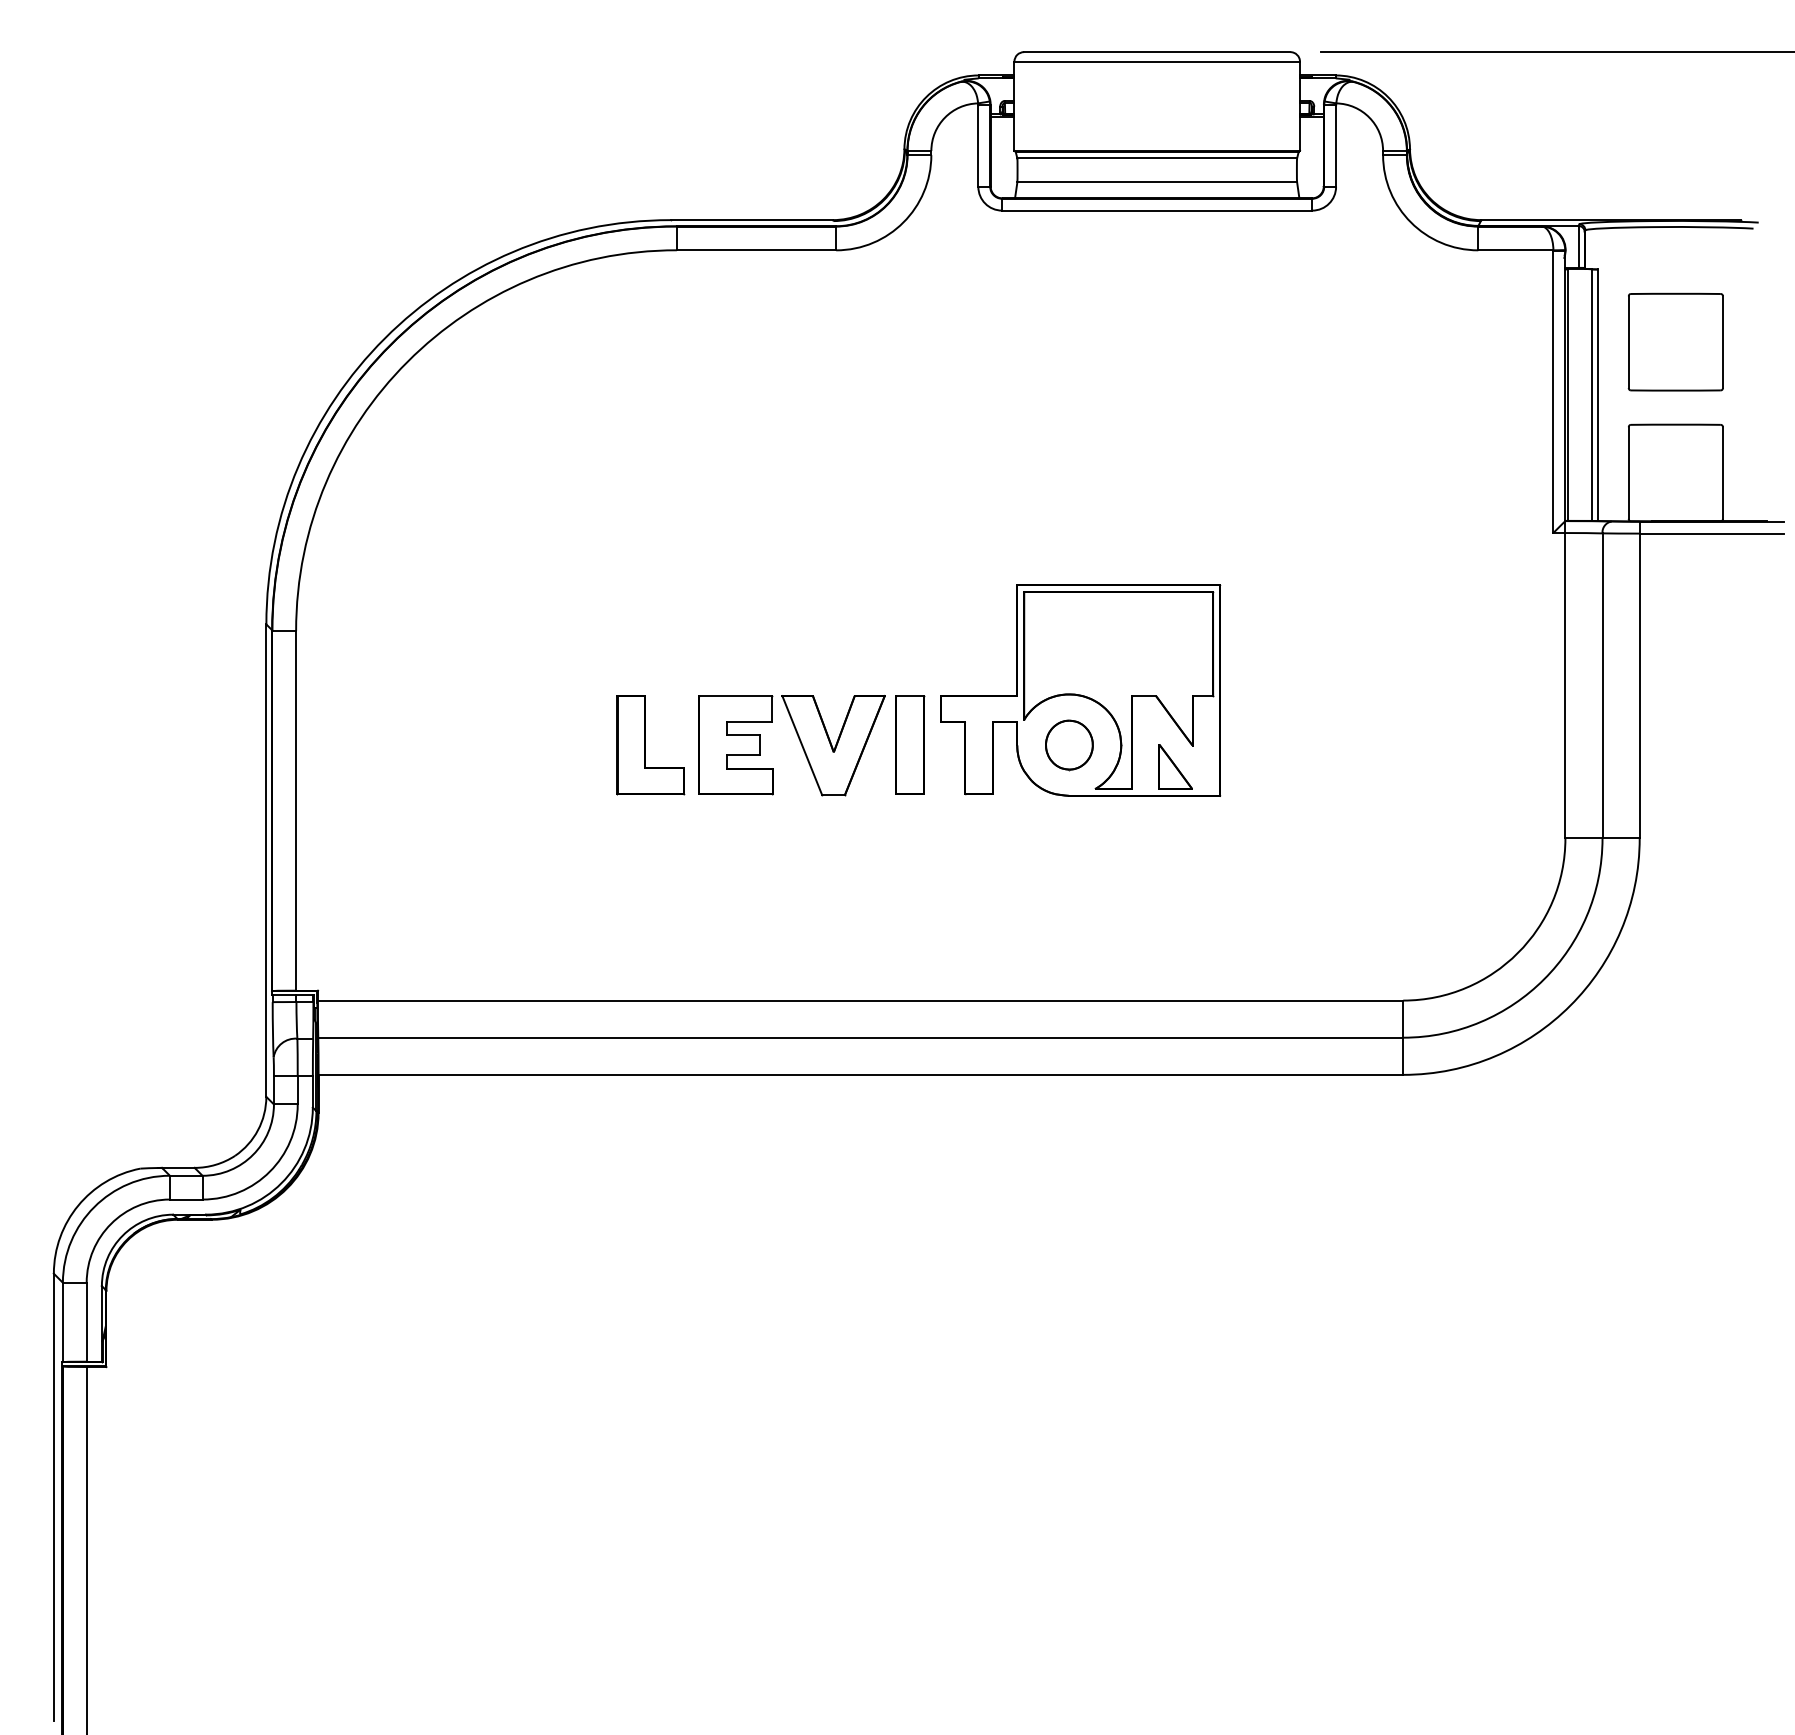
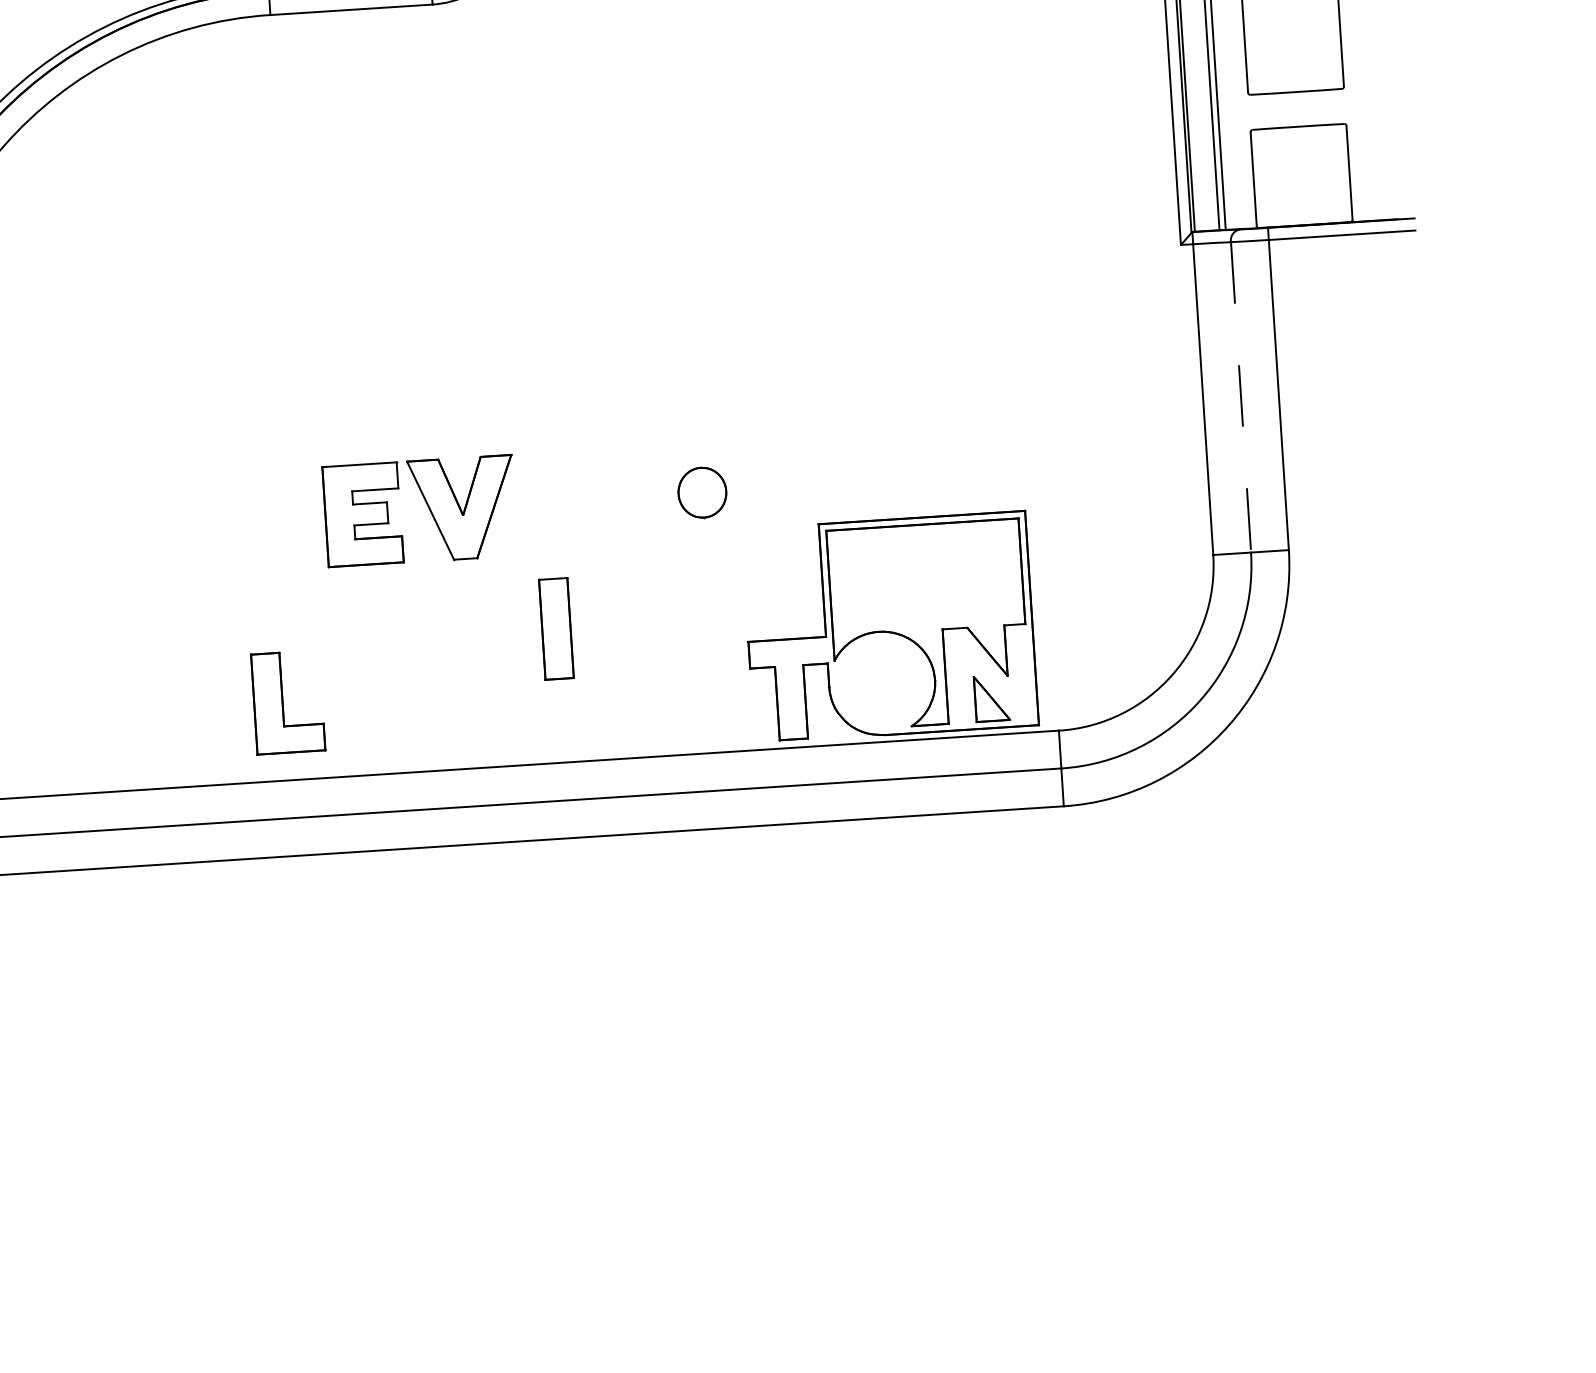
line: (1602, 685) -> (1240, 396), solid -> dashed
part: (1080, 690) -> (890, 627), moved
part: (910, 744) -> (556, 628), moved
part: (650, 745) -> (287, 702), moved

